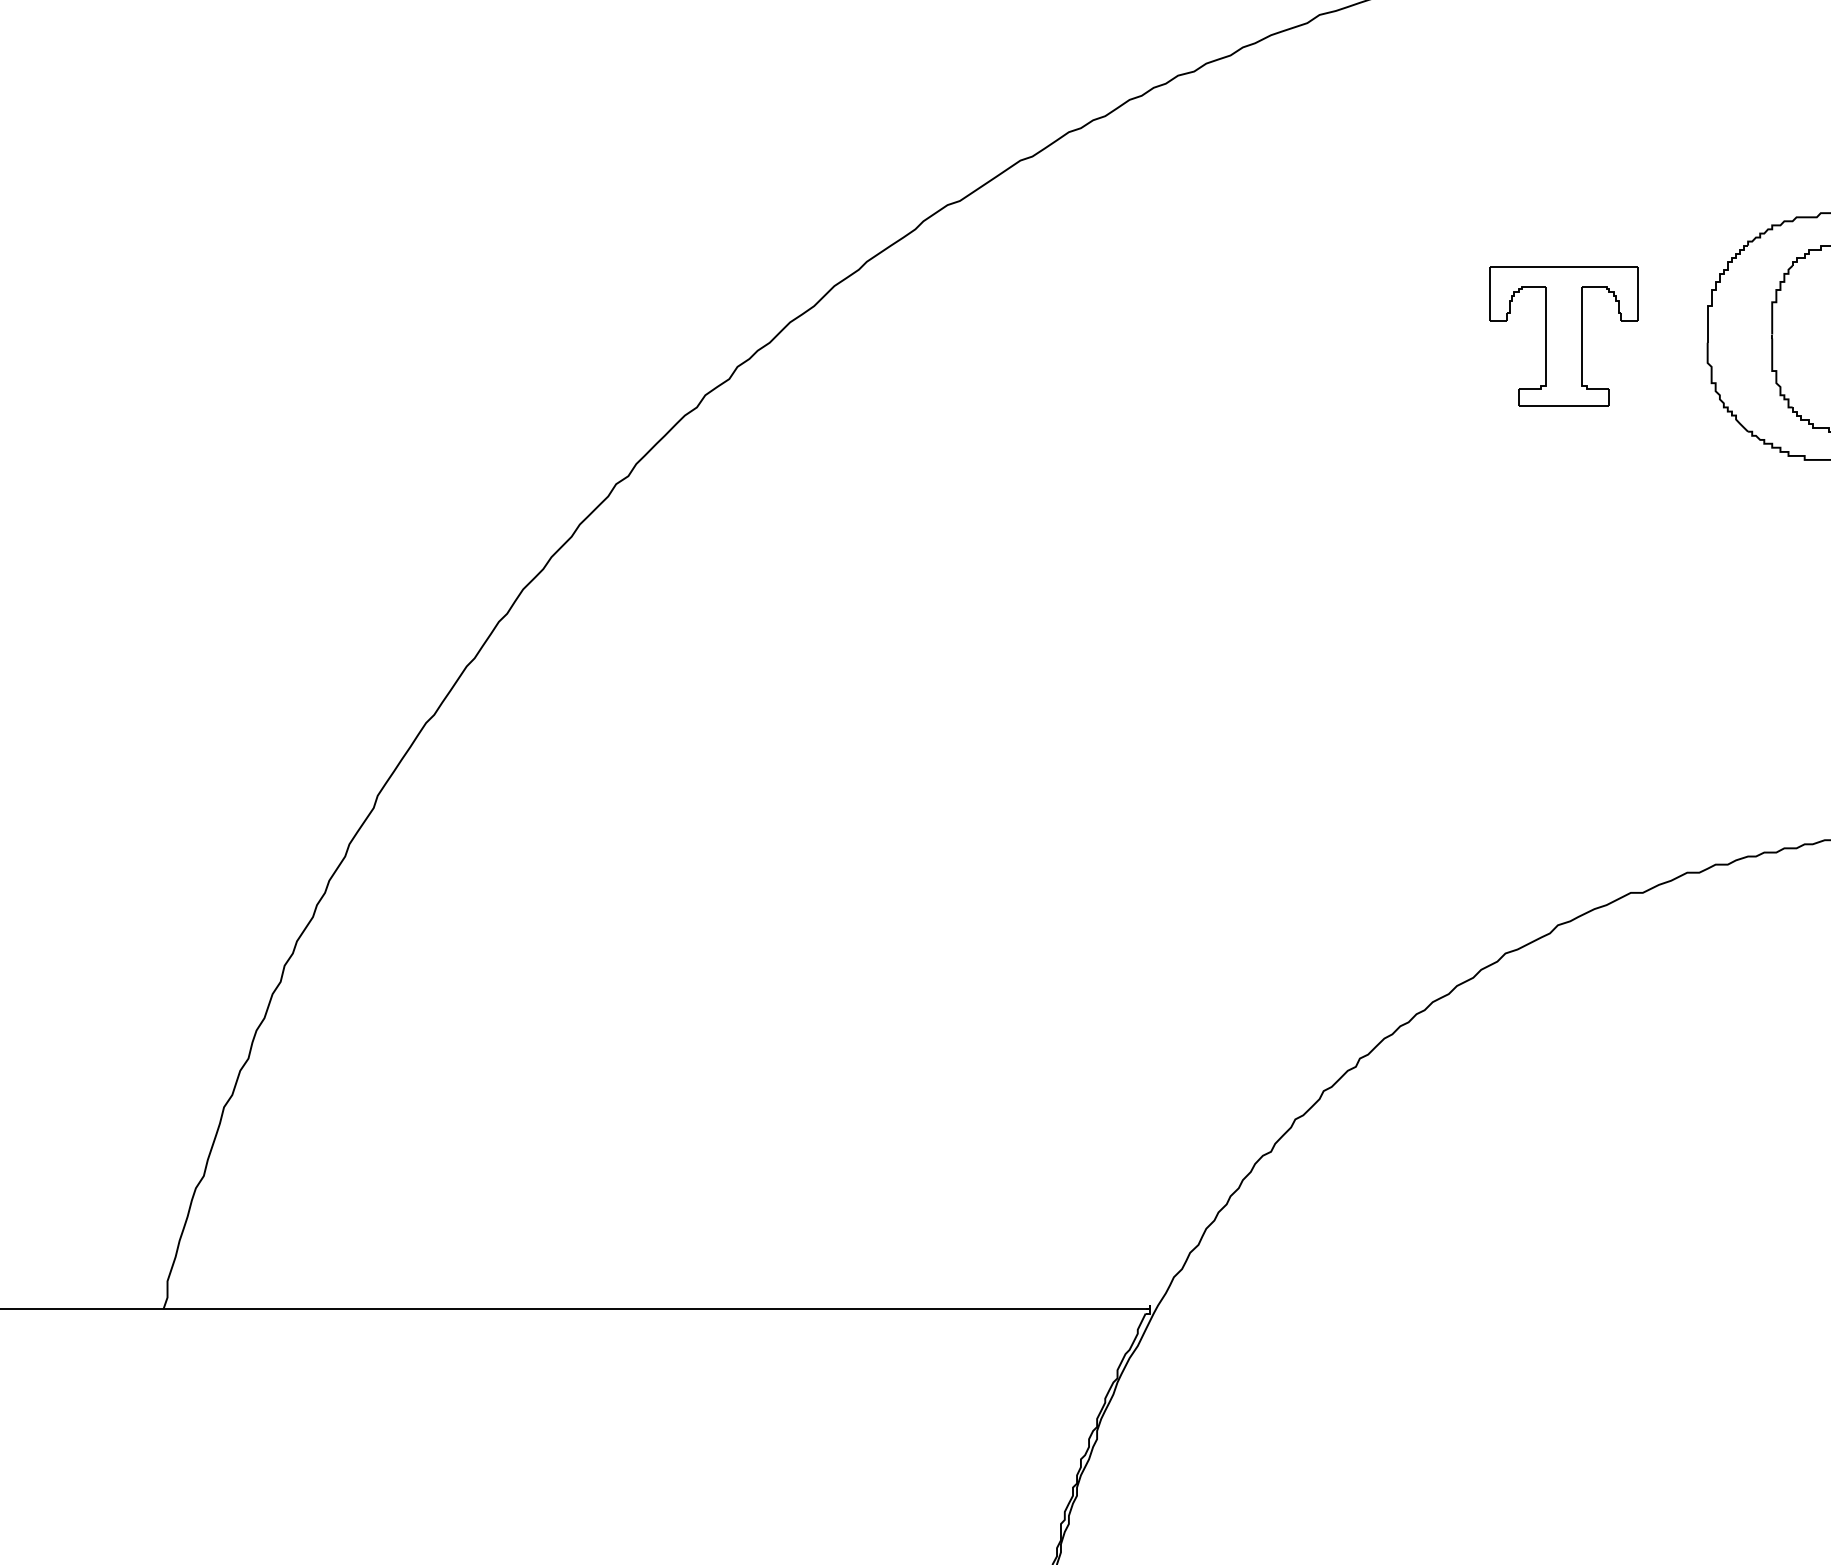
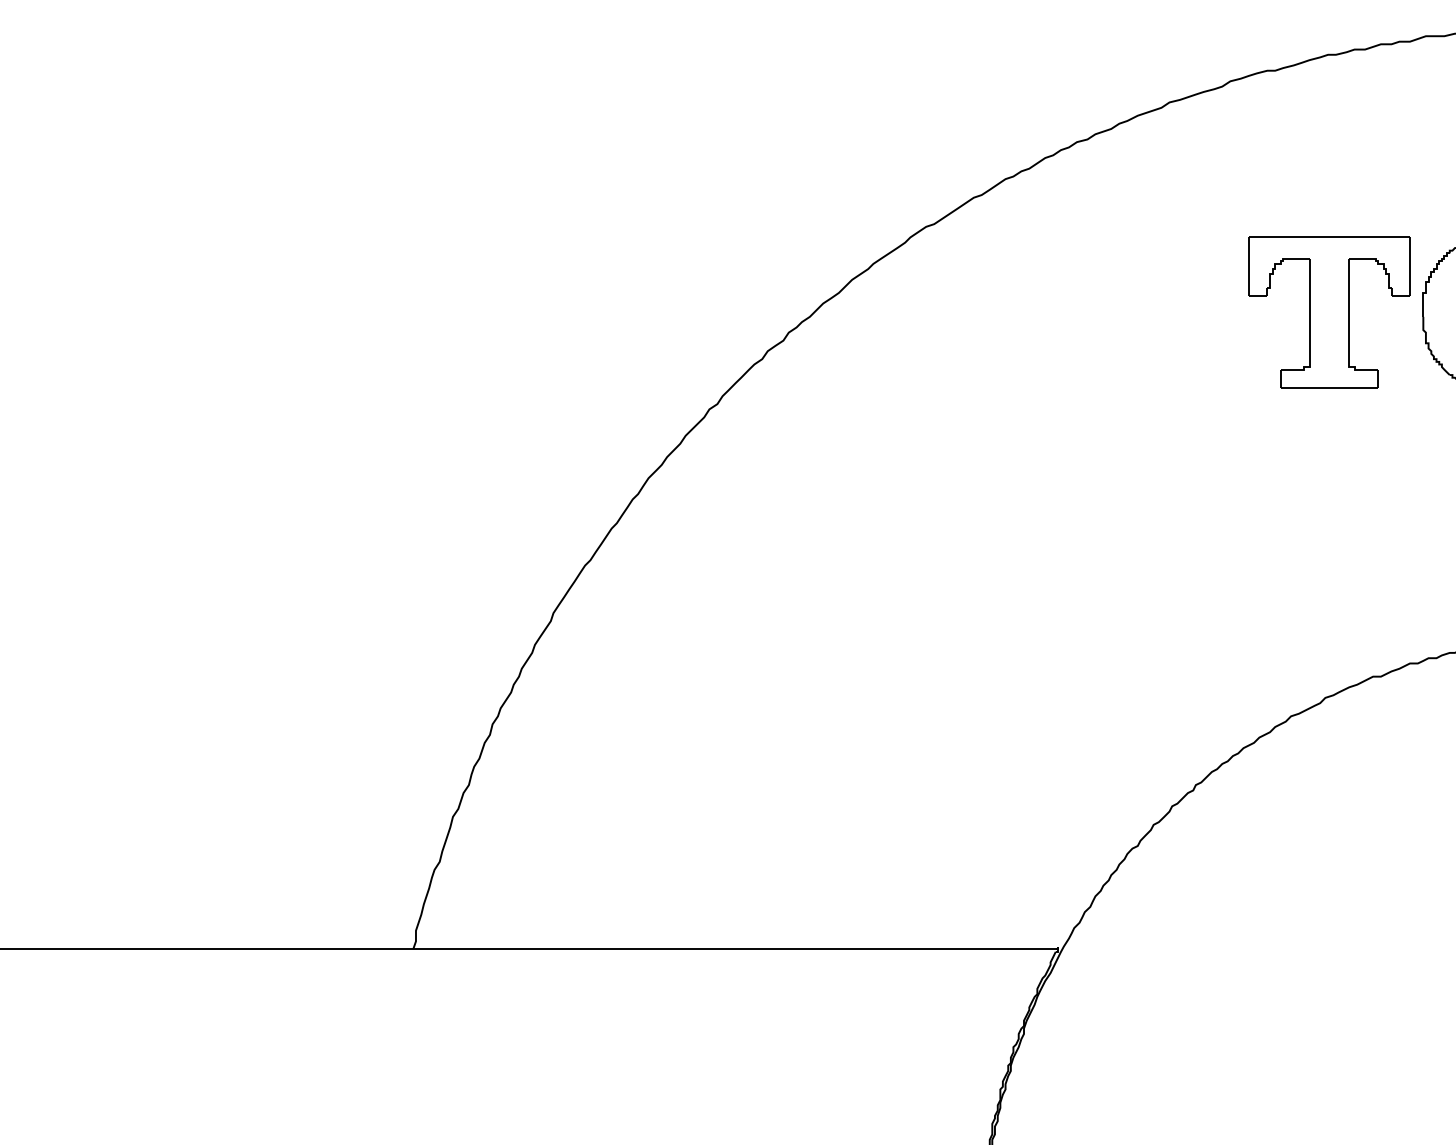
part: (1564, 336) -> (1329, 312), size x1.67

